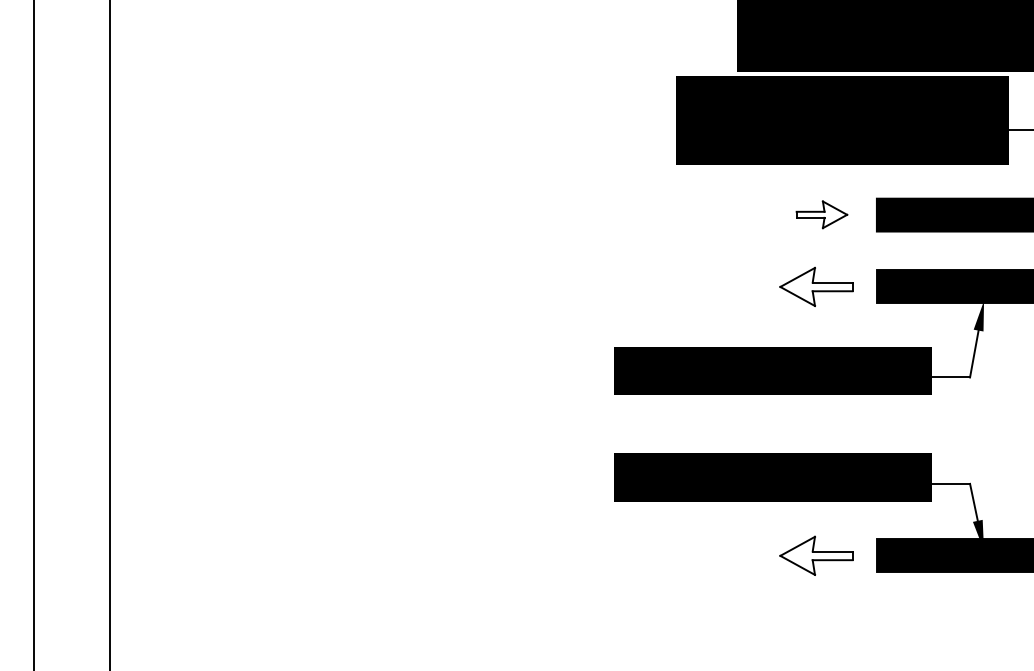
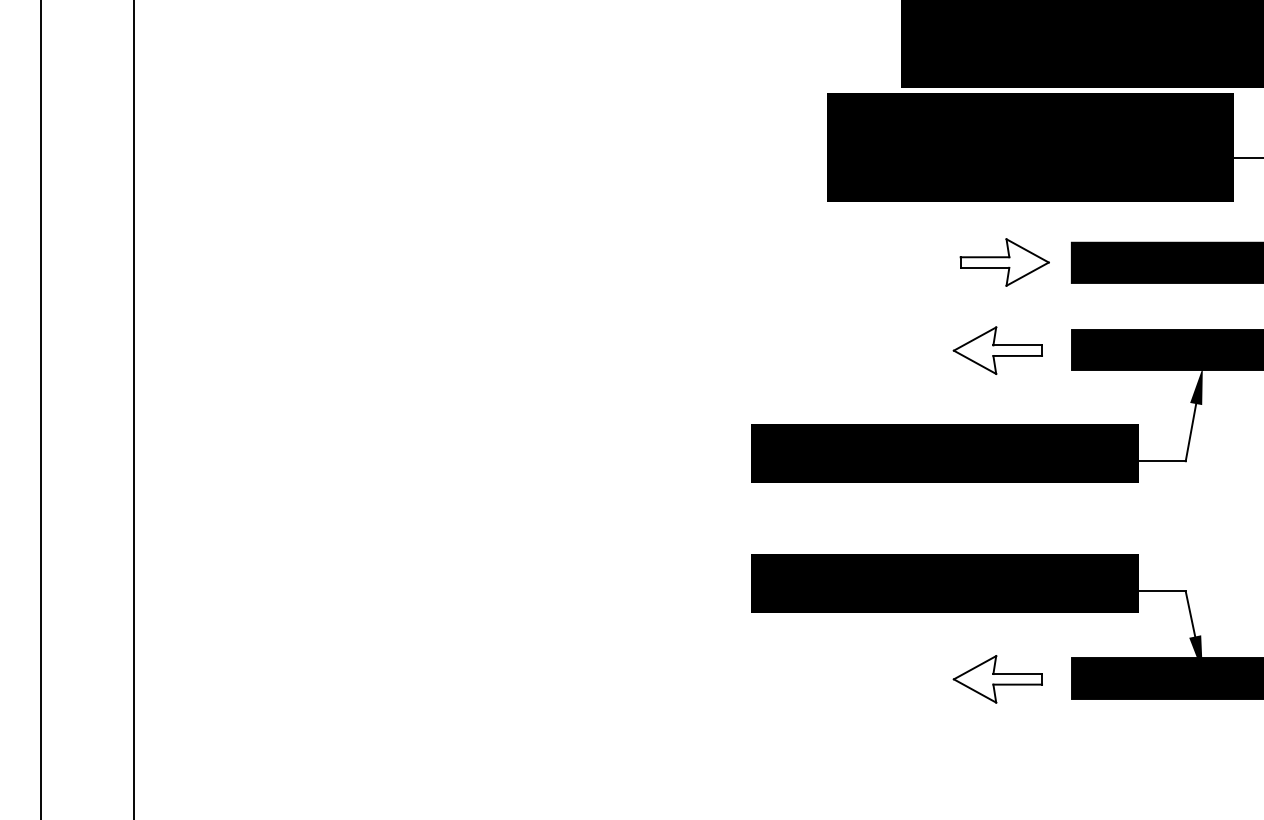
part: (821, 214) -> (1004, 262), size x1.43

